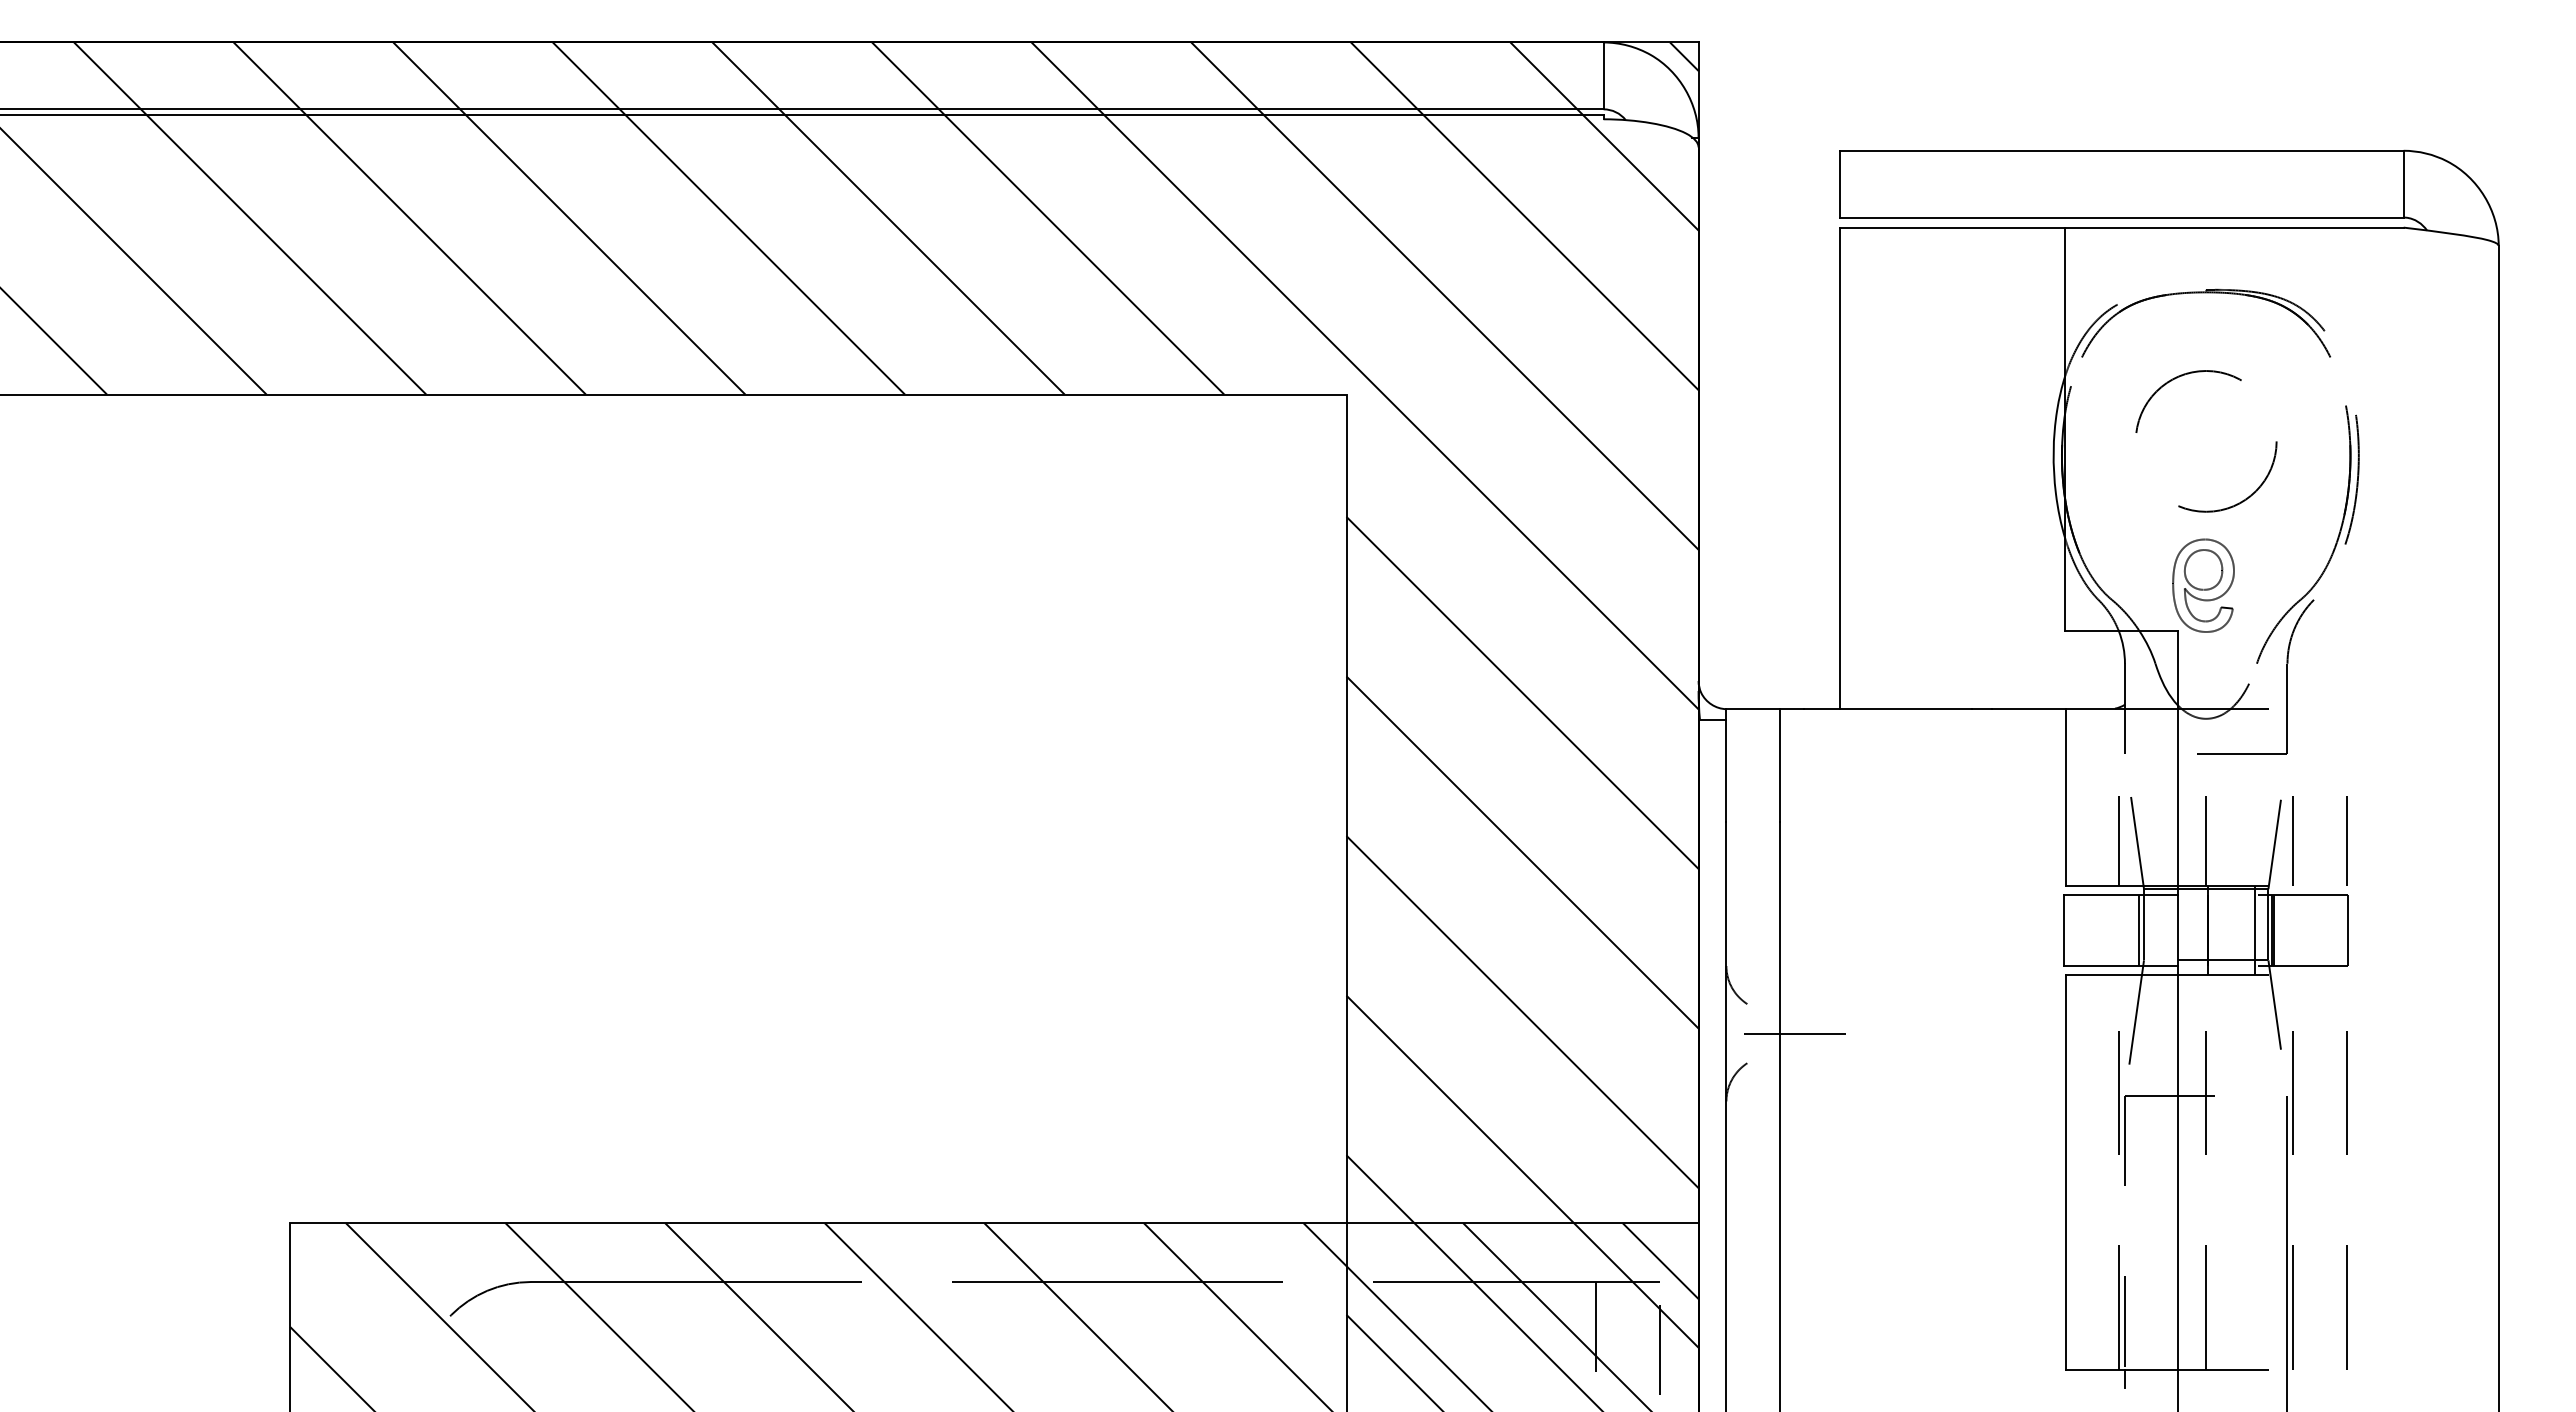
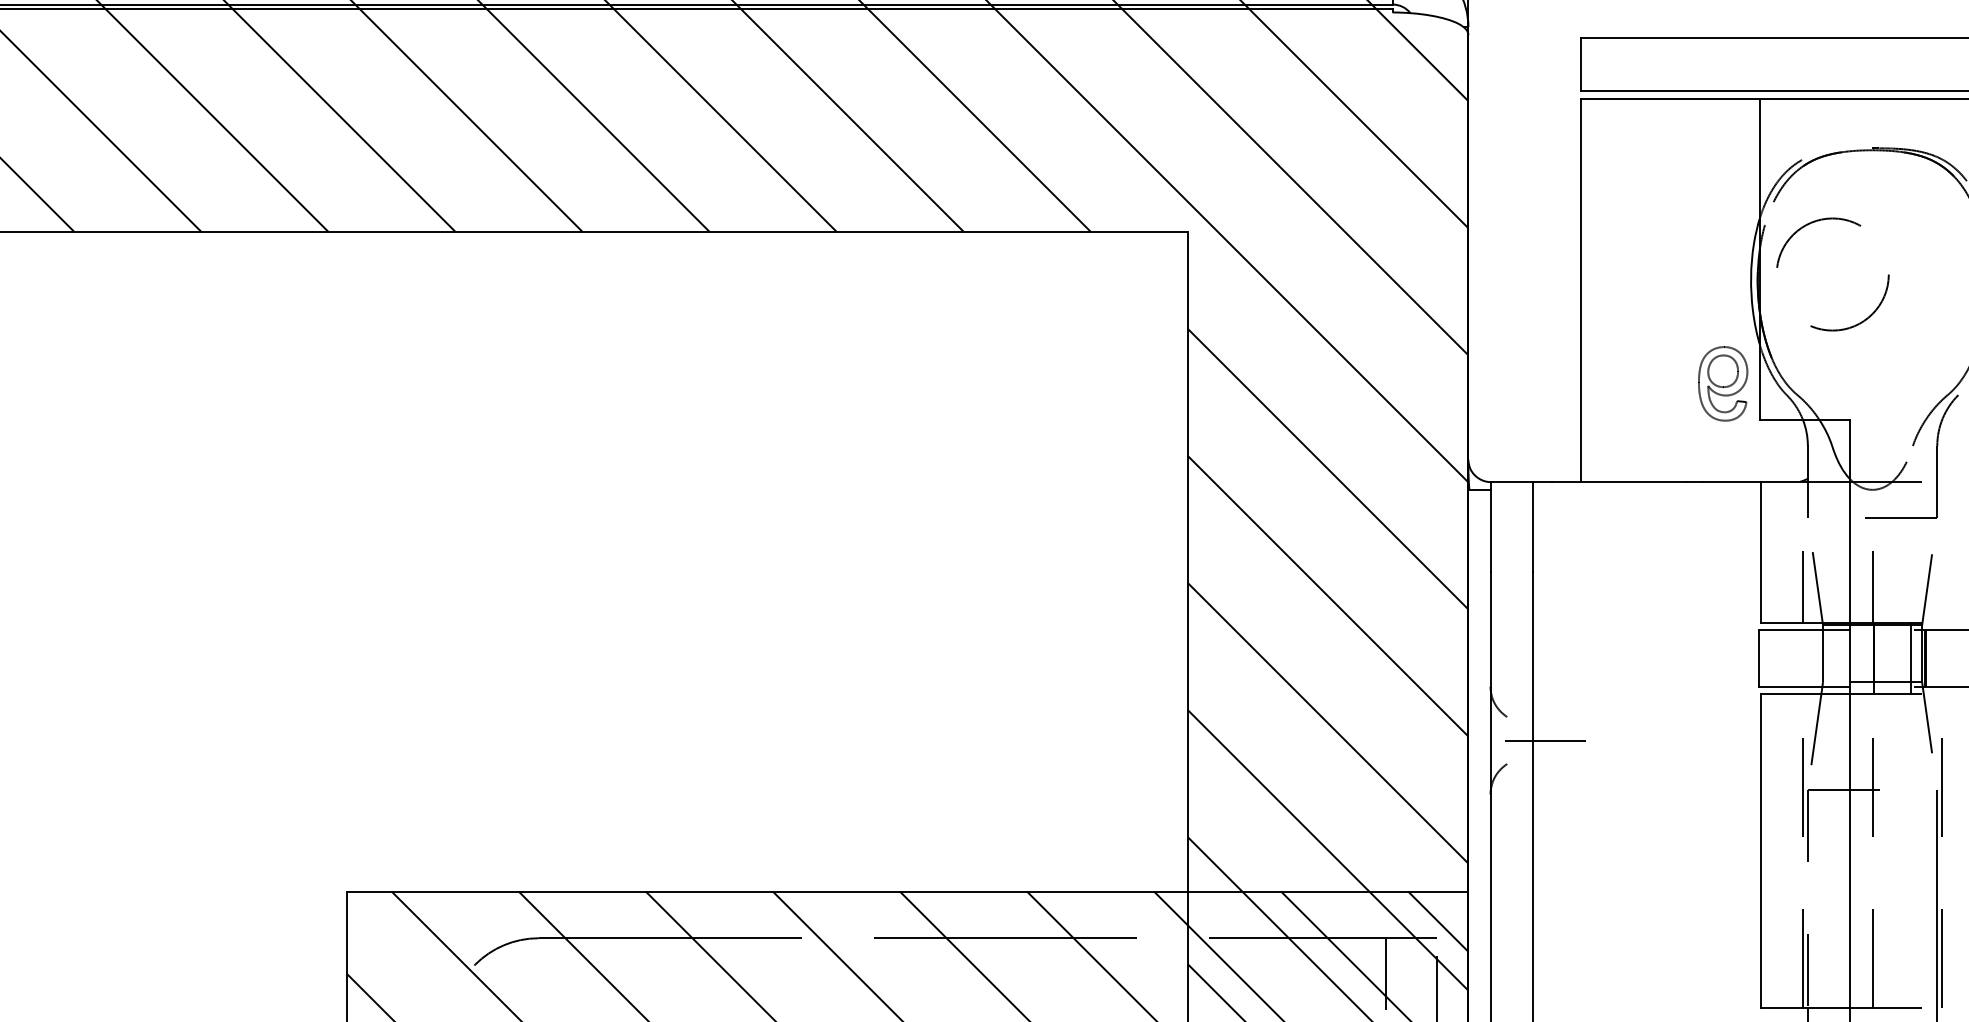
circle: (2206, 441) -> (1832, 274), moved
part: (2203, 585) -> (1723, 383), moved
line: (2292, 840) -> (1941, 586), removed
line: (2138, 930) -> (1818, 658), removed

